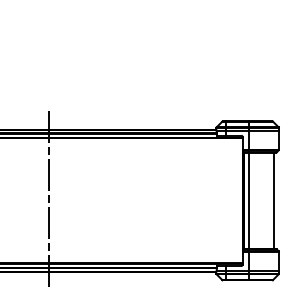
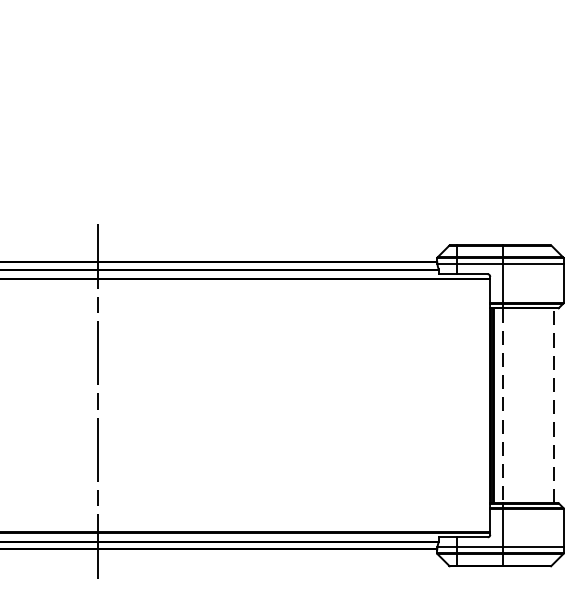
line: (273, 200) -> (552, 405), solid -> dashed
line: (248, 201) -> (502, 407), solid -> dashed

